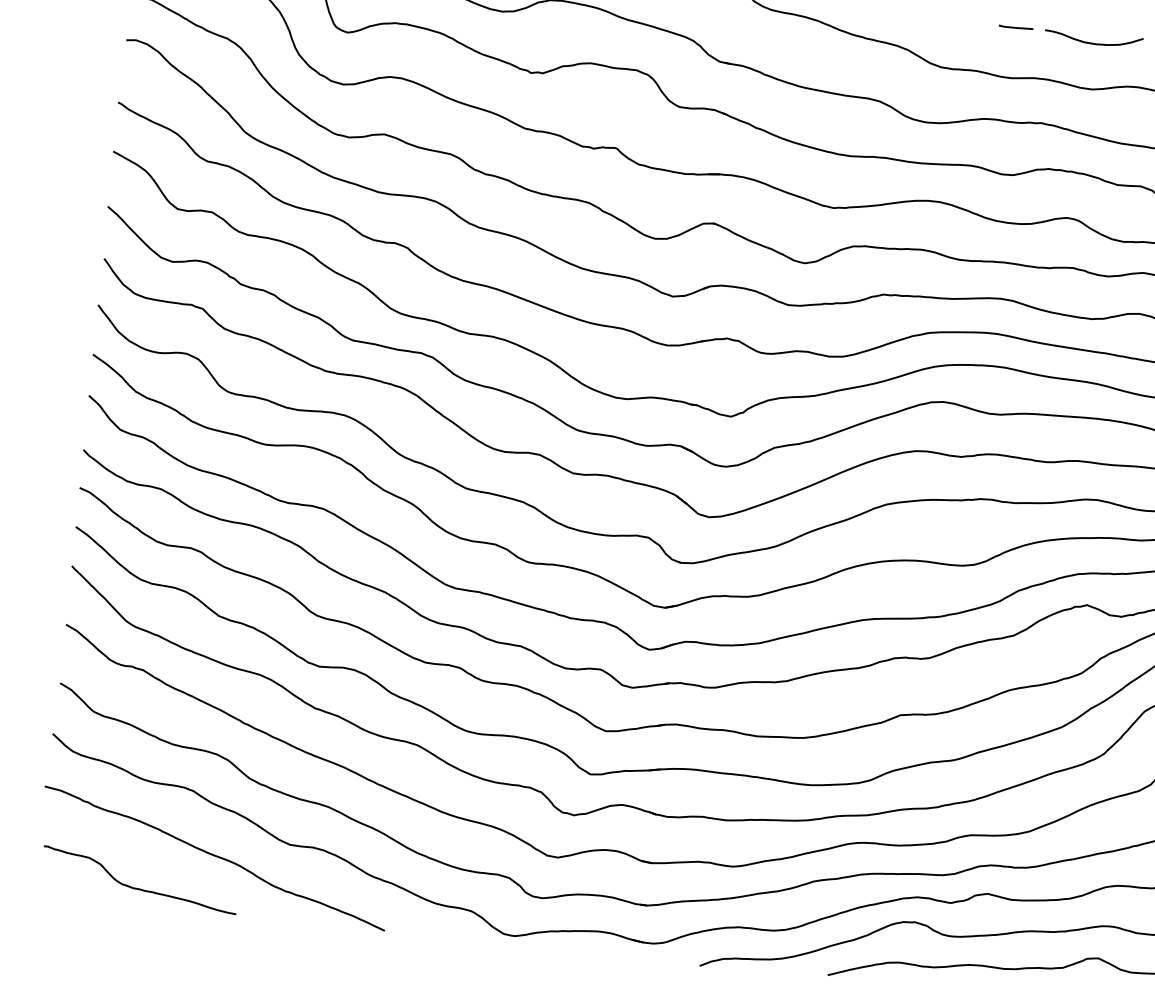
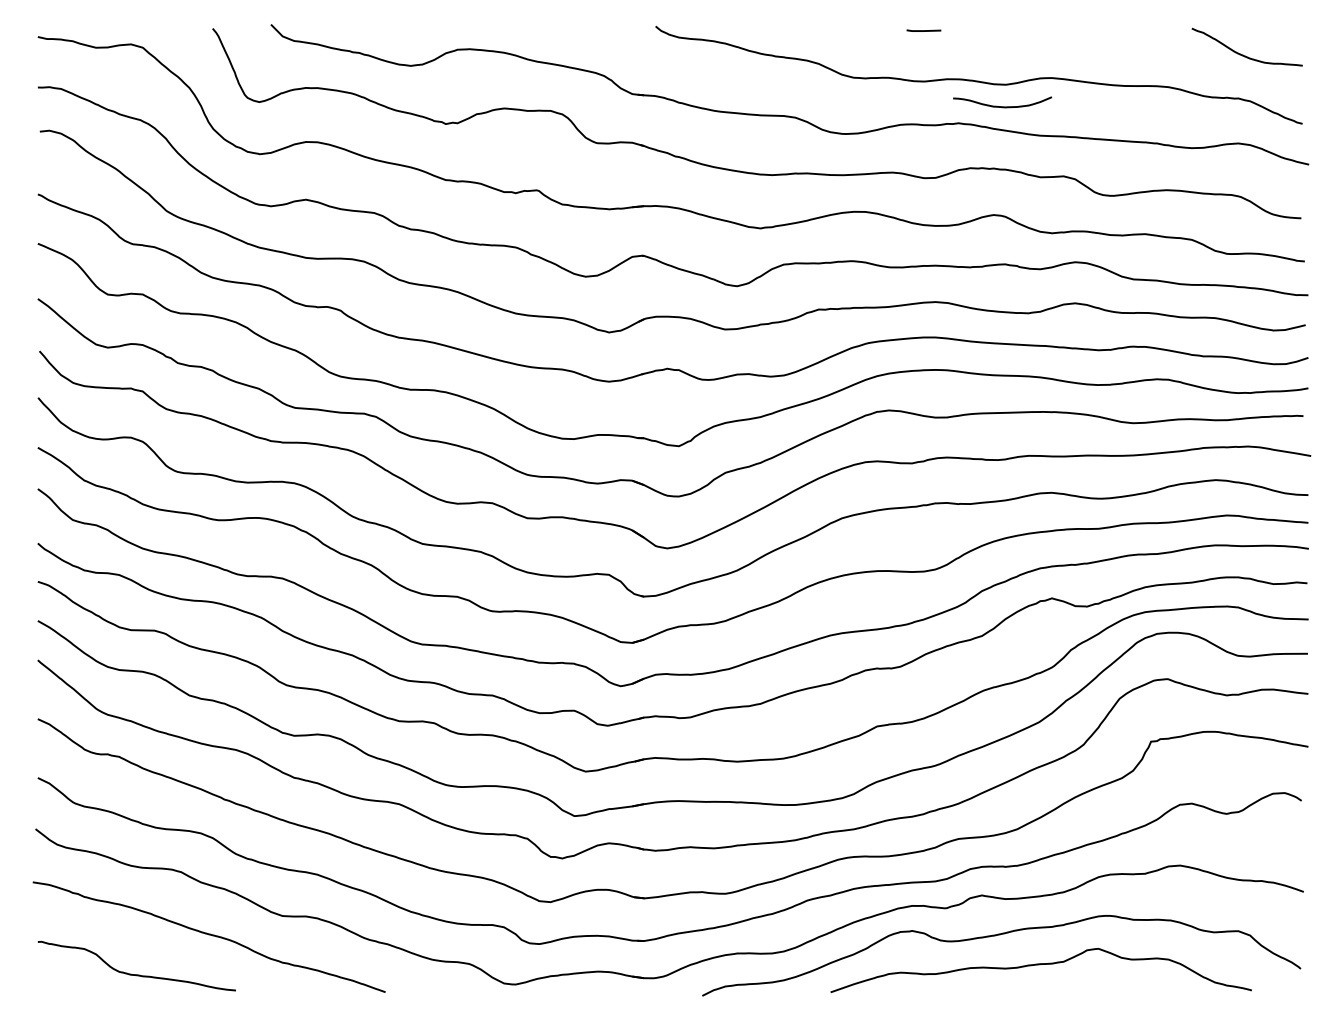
curve: (1093, 43) -> (1002, 106), moved

